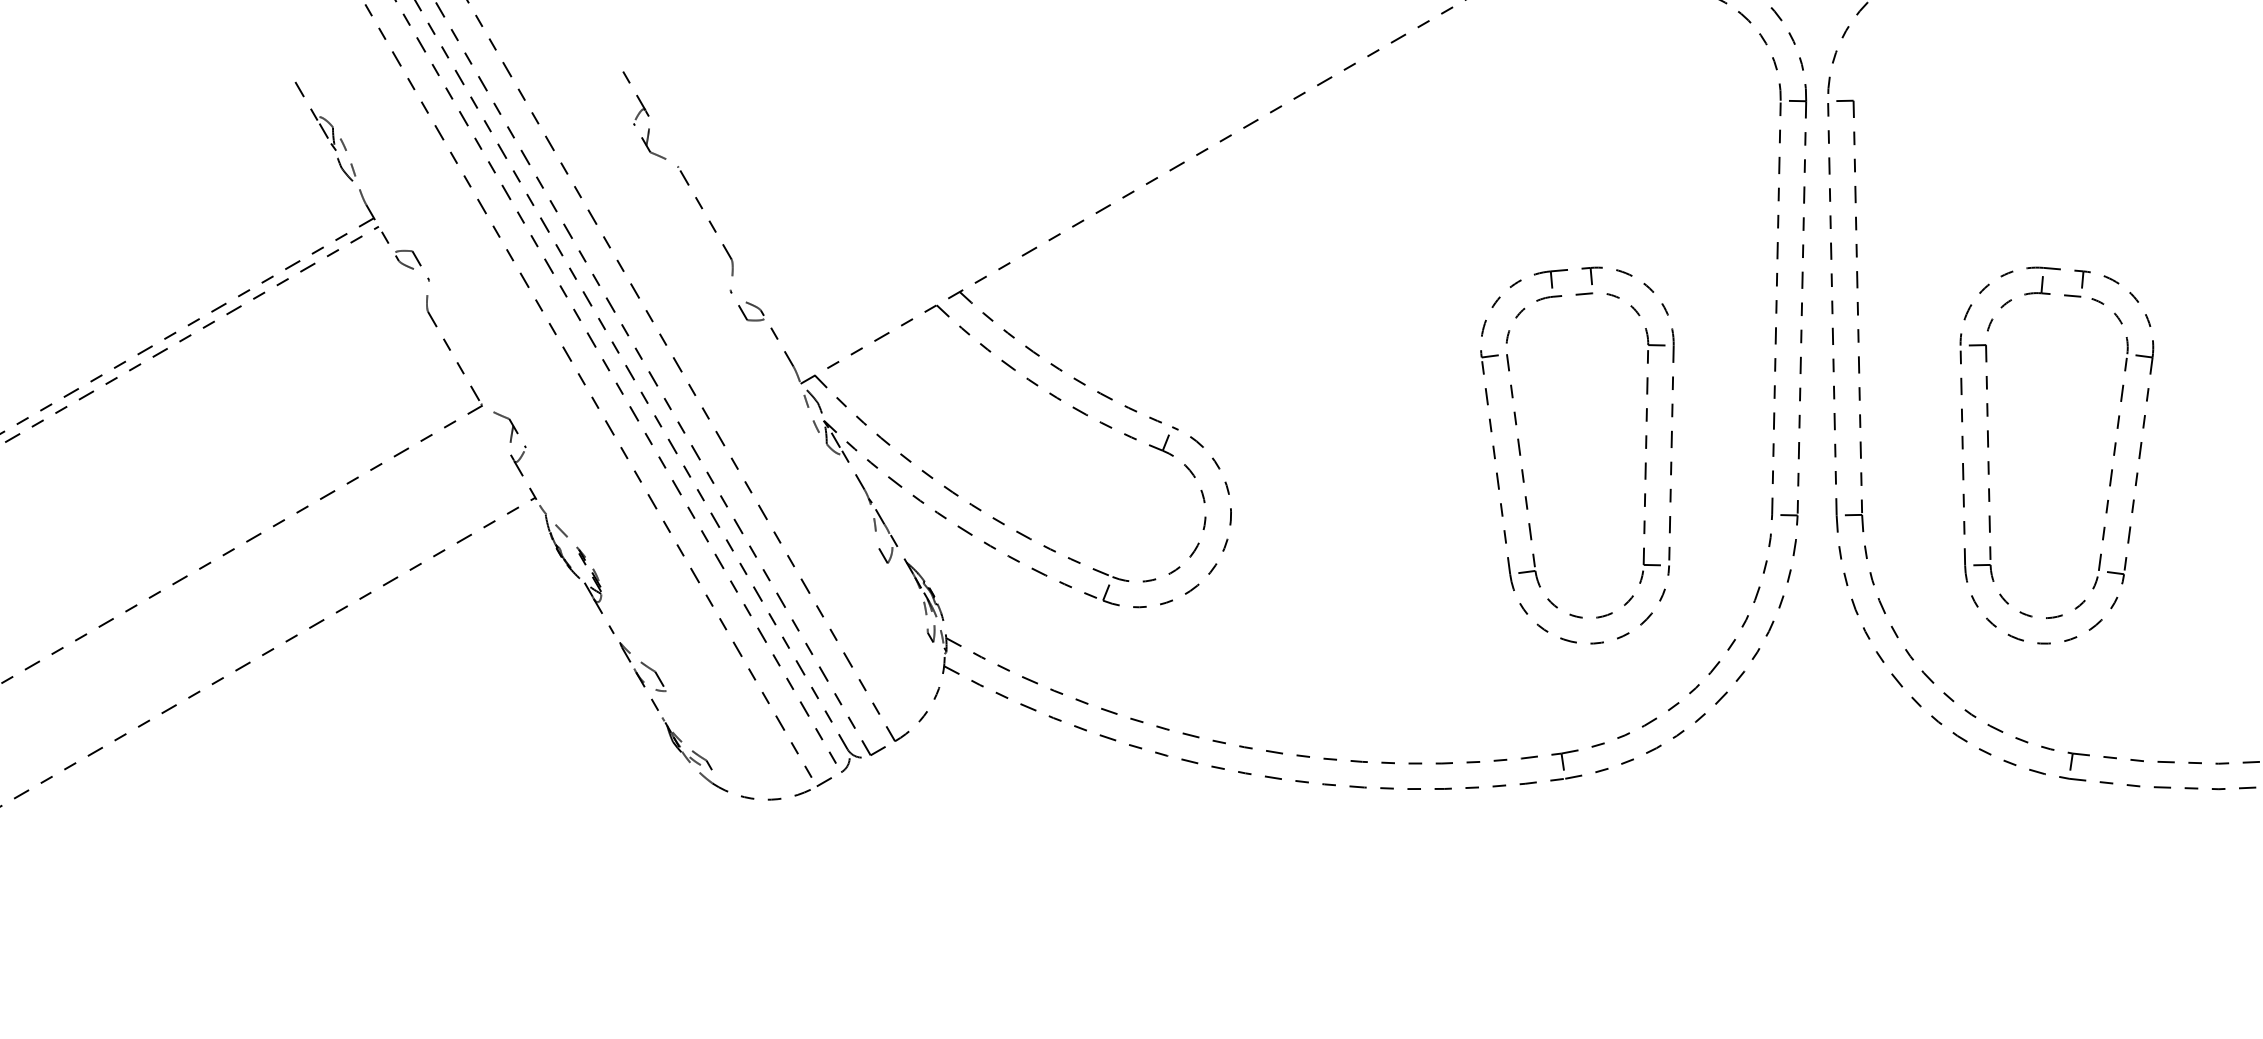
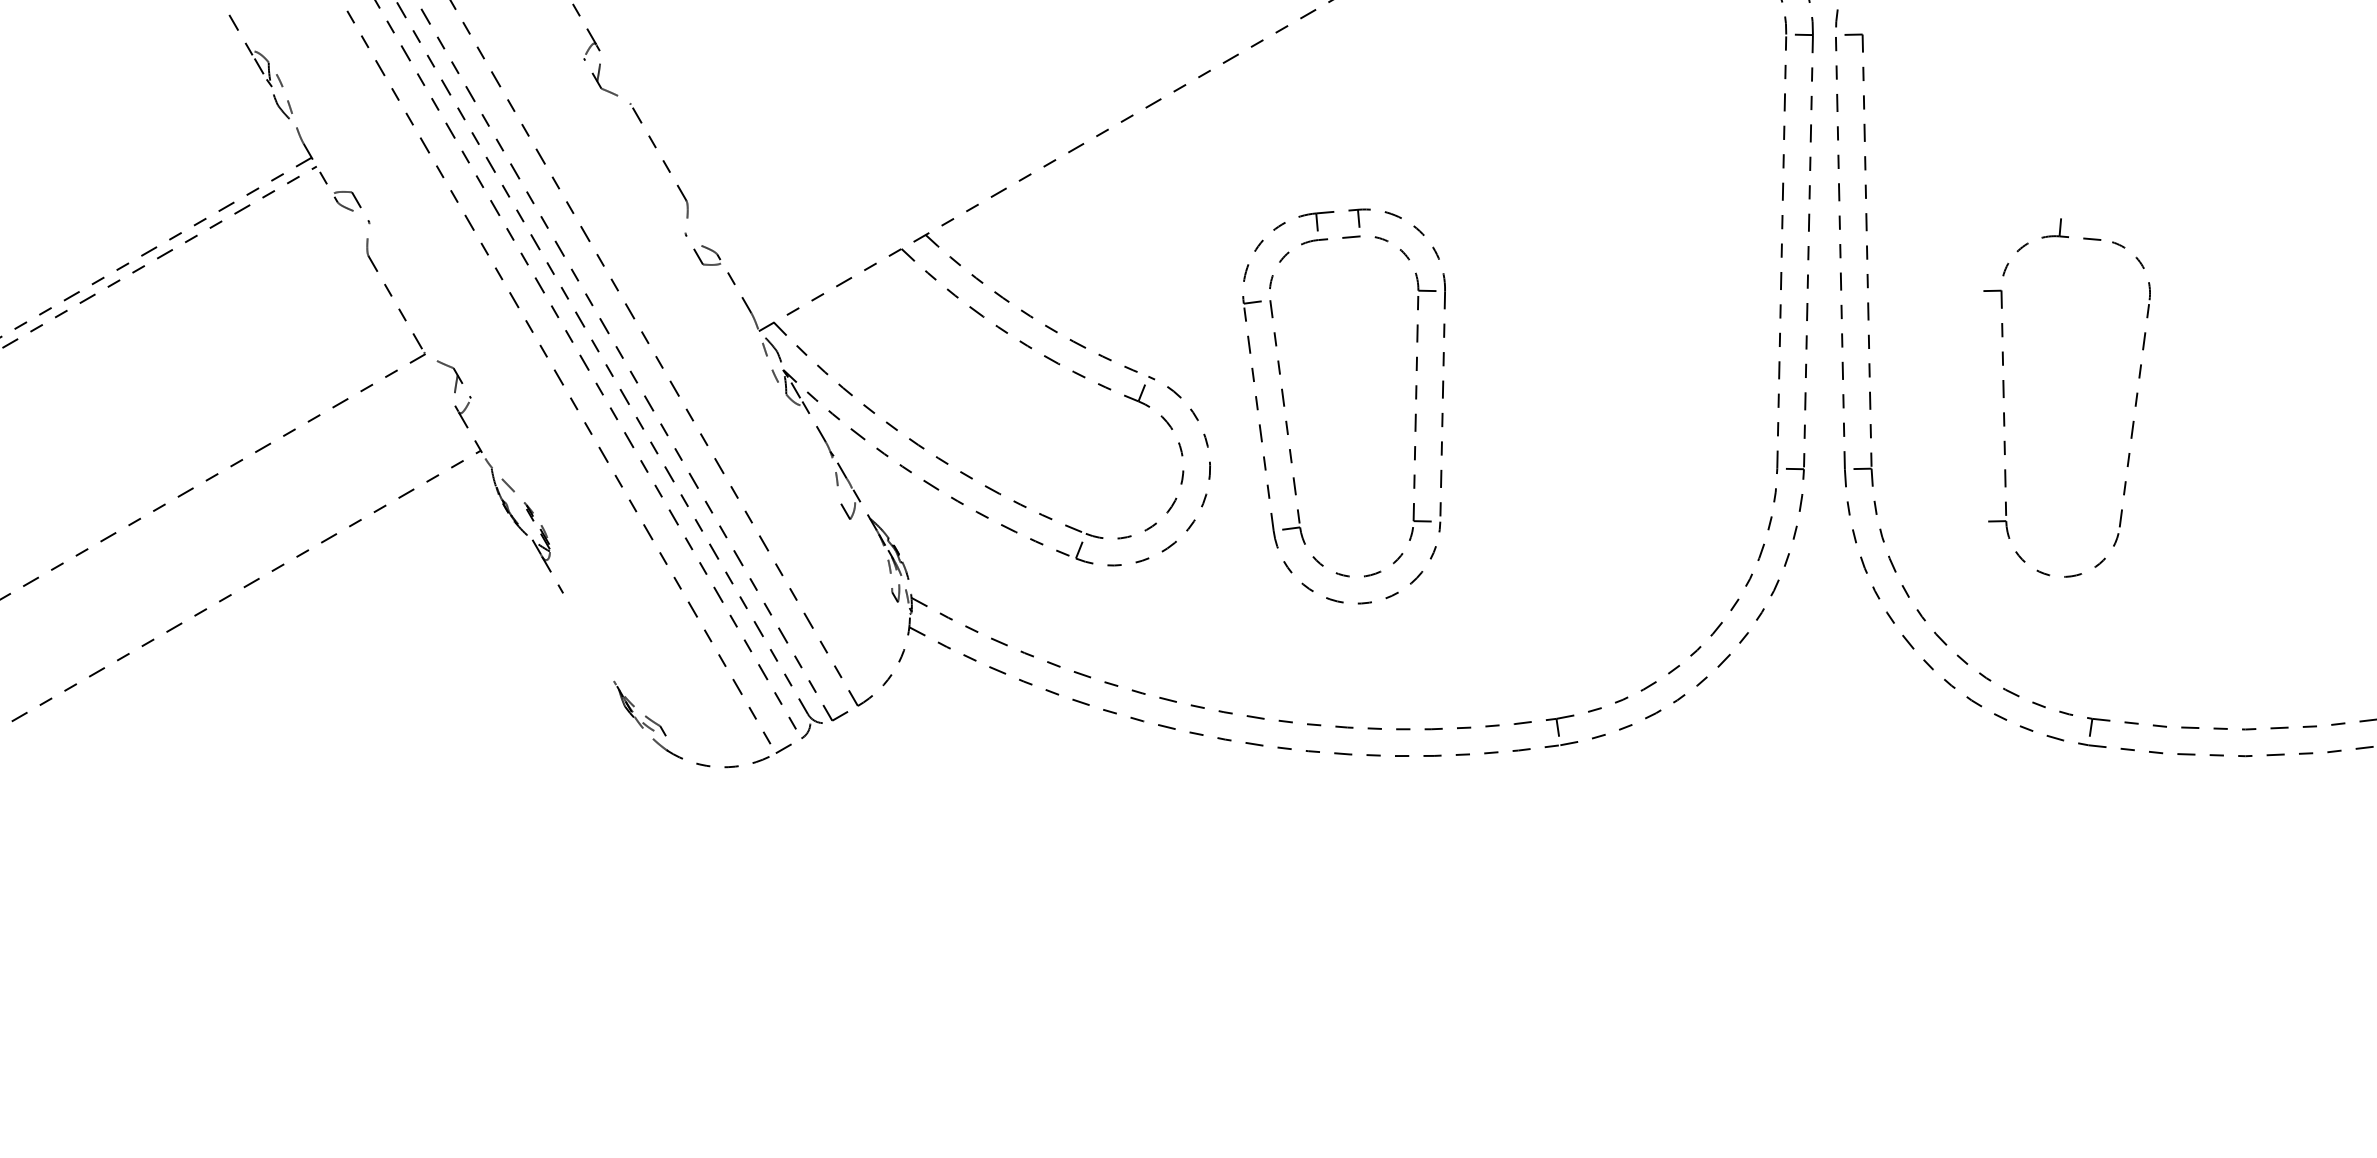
part: (1523, 469) -> (1287, 421), moved
part: (2135, 475) -> (2158, 427), removed
part: (642, 676) -> (593, 638), removed

